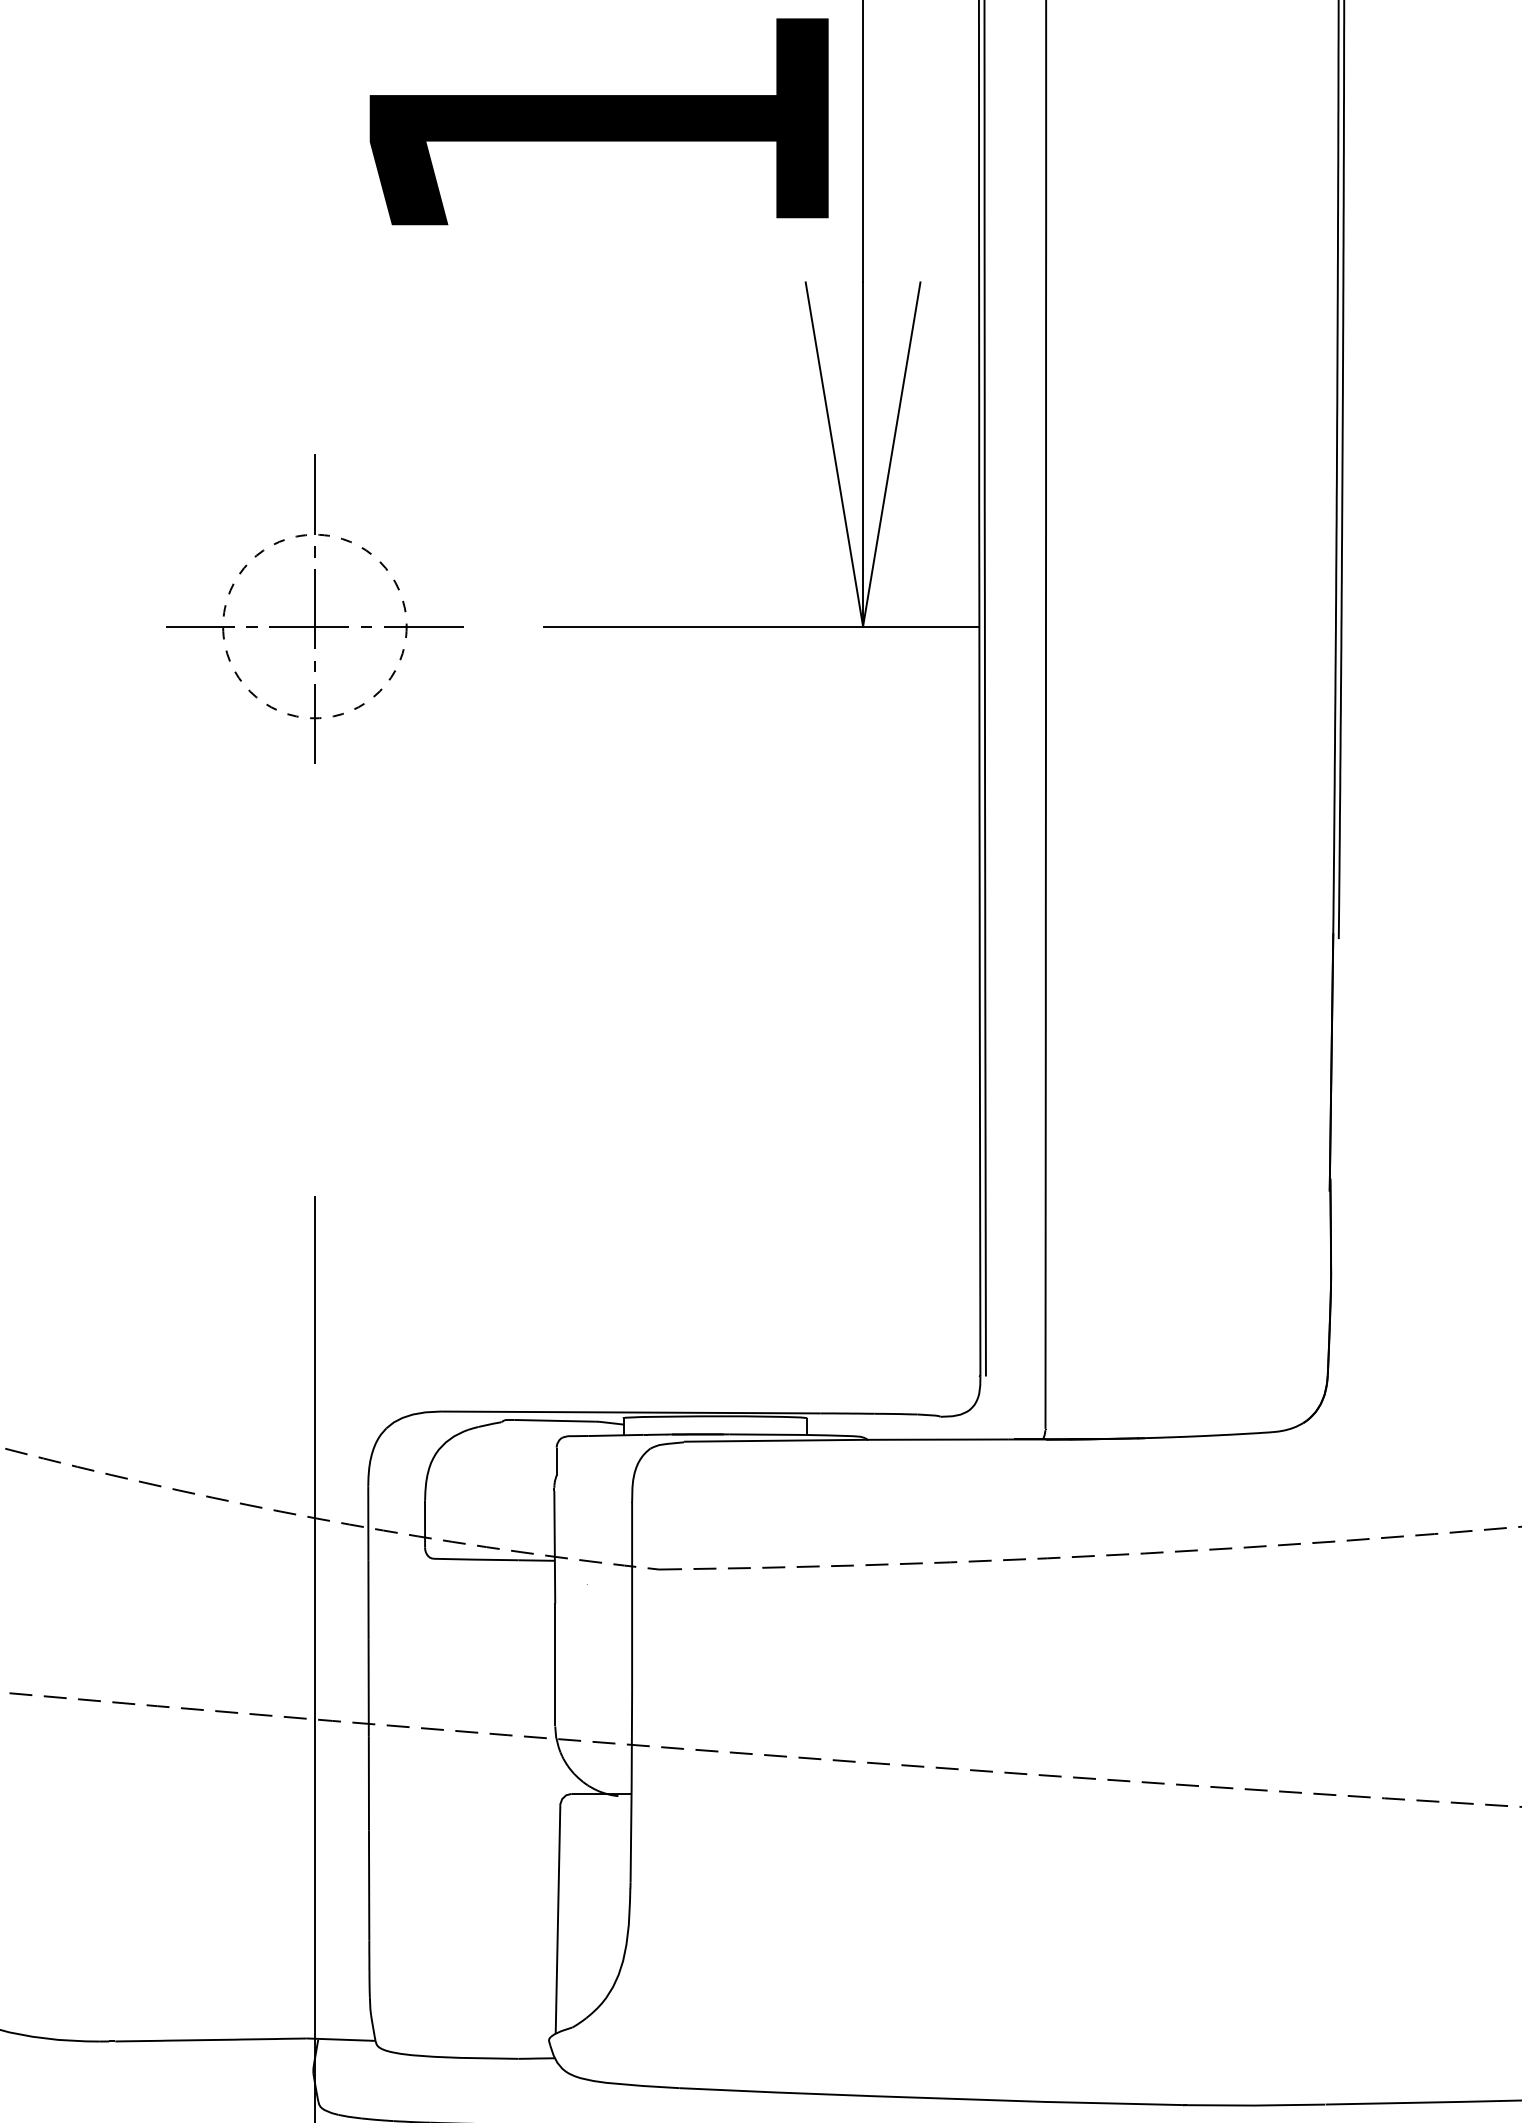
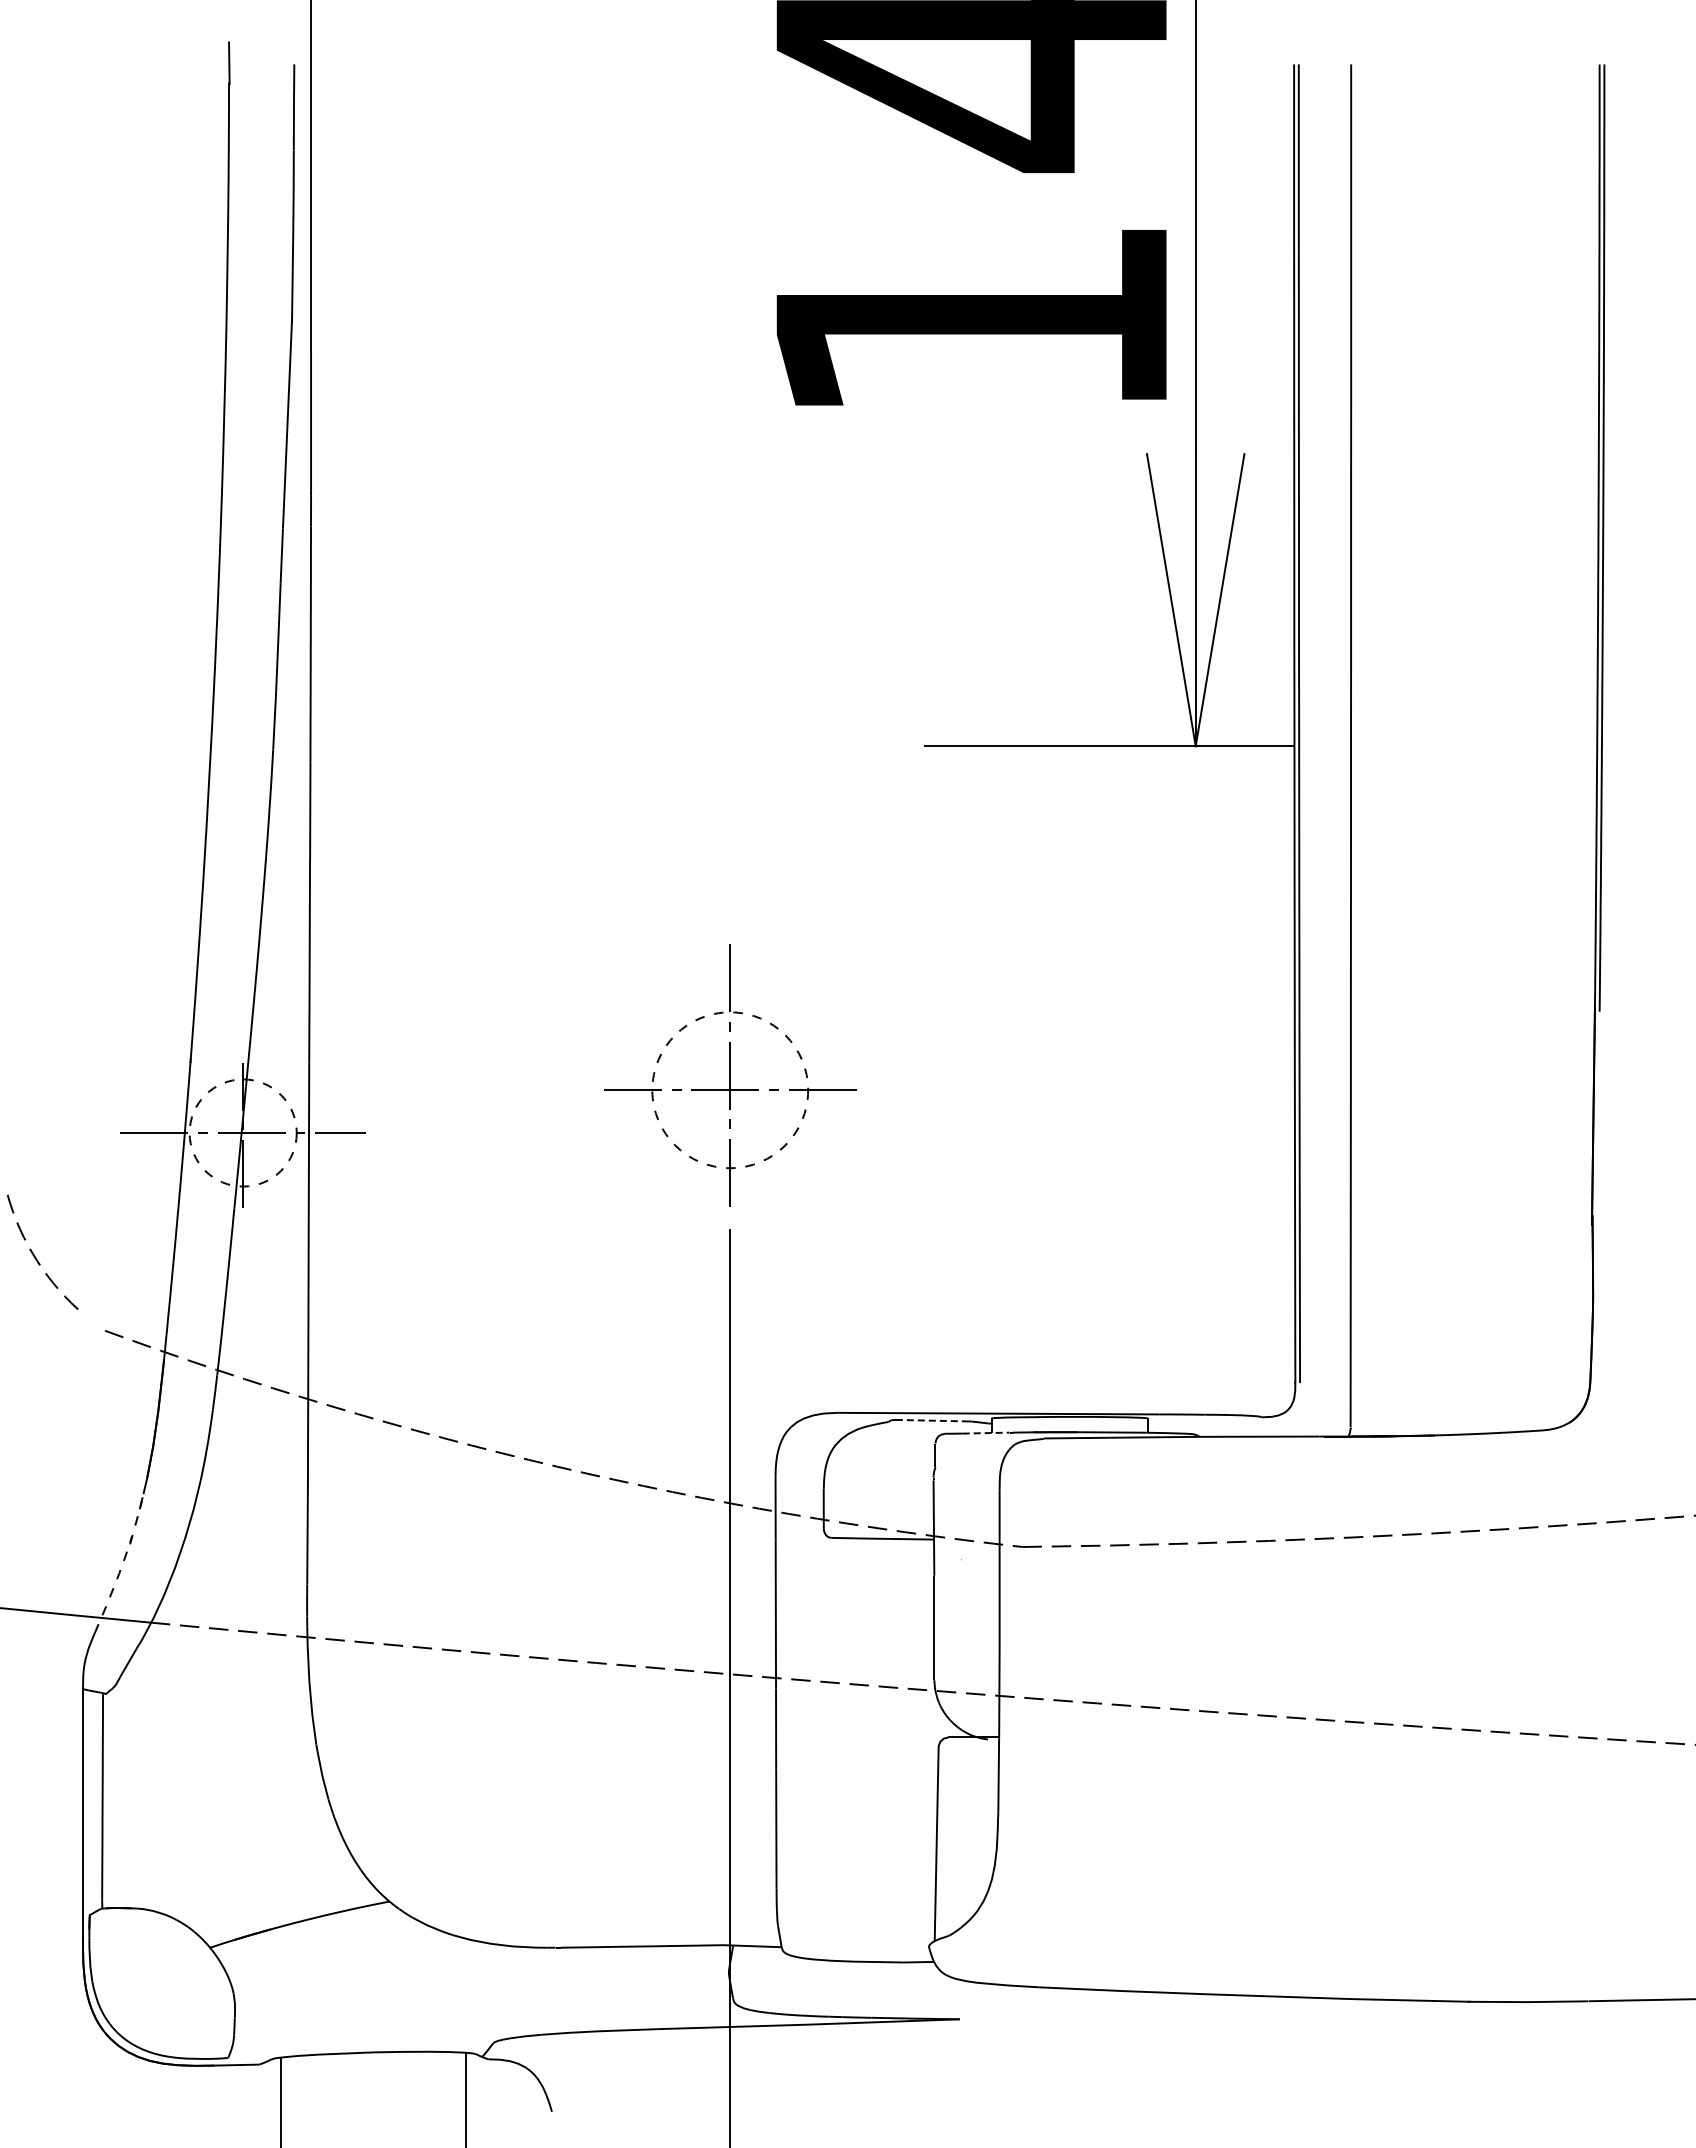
part: (315, 609) -> (730, 1075), moved
line: (554, 1420) -> (933, 1420), solid -> dashed
line: (616, 1435) -> (986, 1433), solid -> dashed

